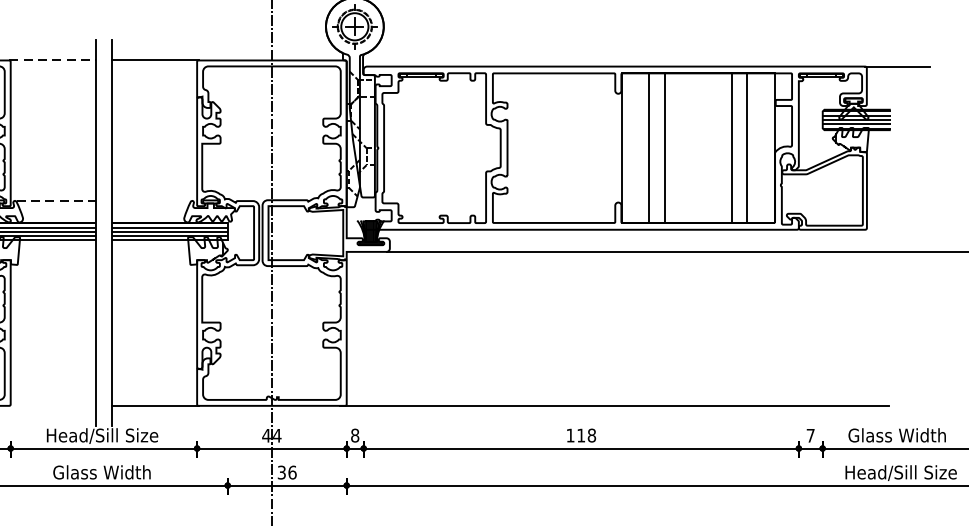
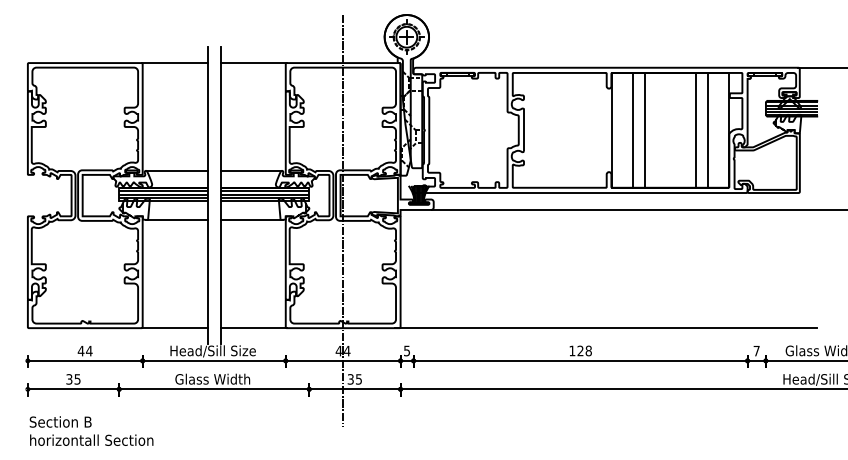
line: (53, 61) -> (175, 63), dashed -> solid
line: (57, 201) -> (178, 171), dashed -> solid
line: (151, 201) -> (250, 171), added
line: (54, 264) -> (176, 219), added
line: (152, 264) -> (251, 219), added
line: (52, 406) -> (174, 328), added
text: (355, 434) -> (407, 350), 8 -> 5
text: (581, 434) -> (580, 350), 118 -> 128
text: (291, 472) -> (358, 379), 36 -> 35

